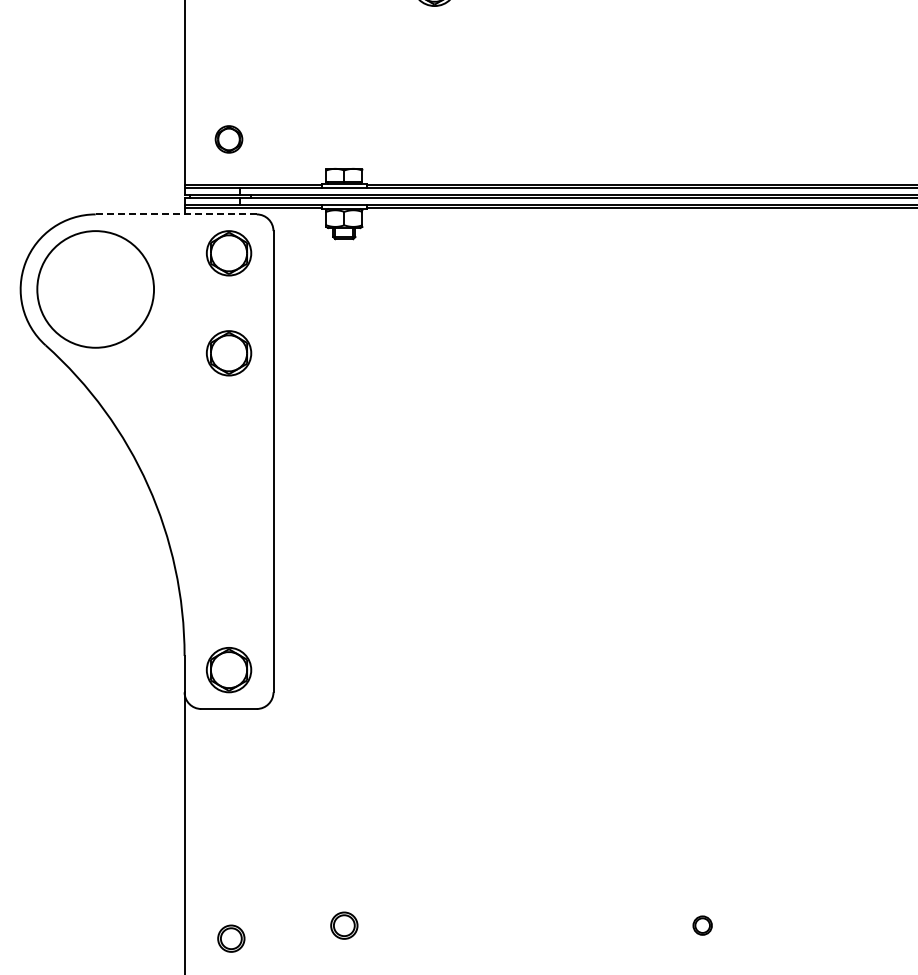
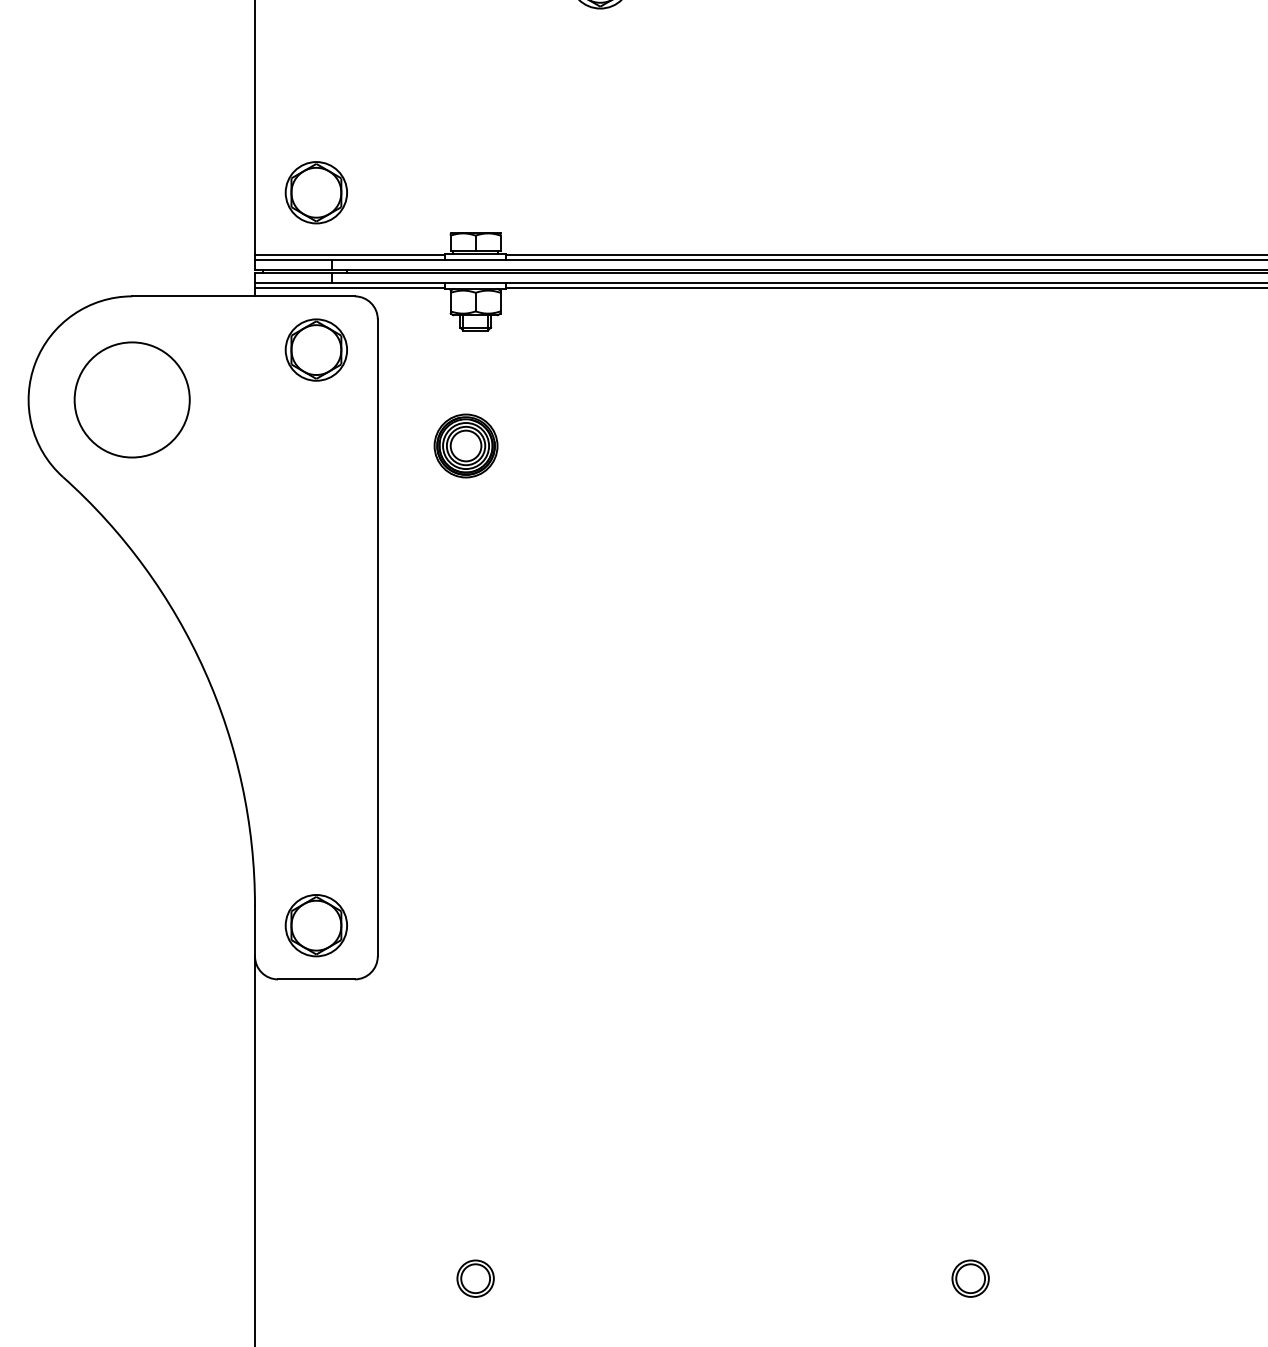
part: (228, 139) -> (315, 192), size x1.67
line: (176, 214) -> (243, 296), dashed -> solid
circle: (95, 289) -> (131, 400), size x0.71
part: (337, 322) -> (466, 445), added
part: (228, 353) -> (315, 488), removed
part: (702, 925) -> (970, 1278), size x1.43
part: (231, 938) -> (319, 1296), removed

